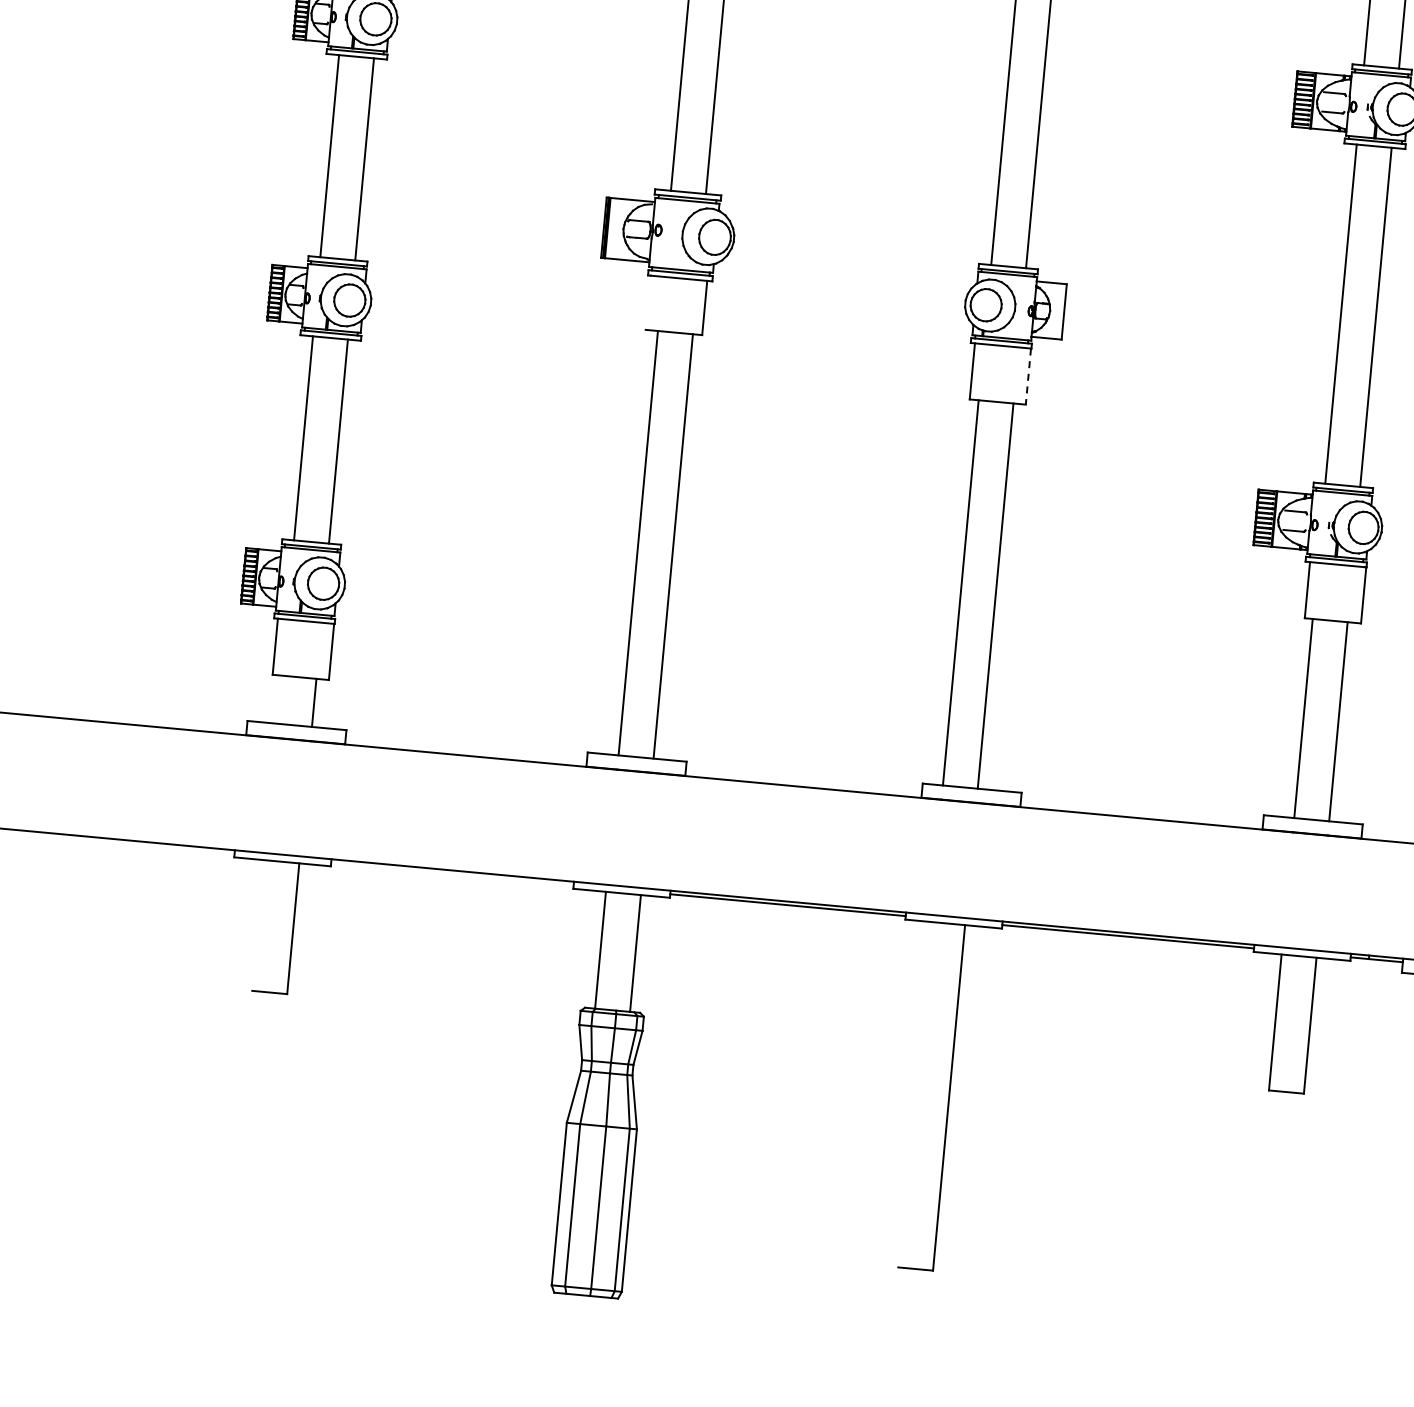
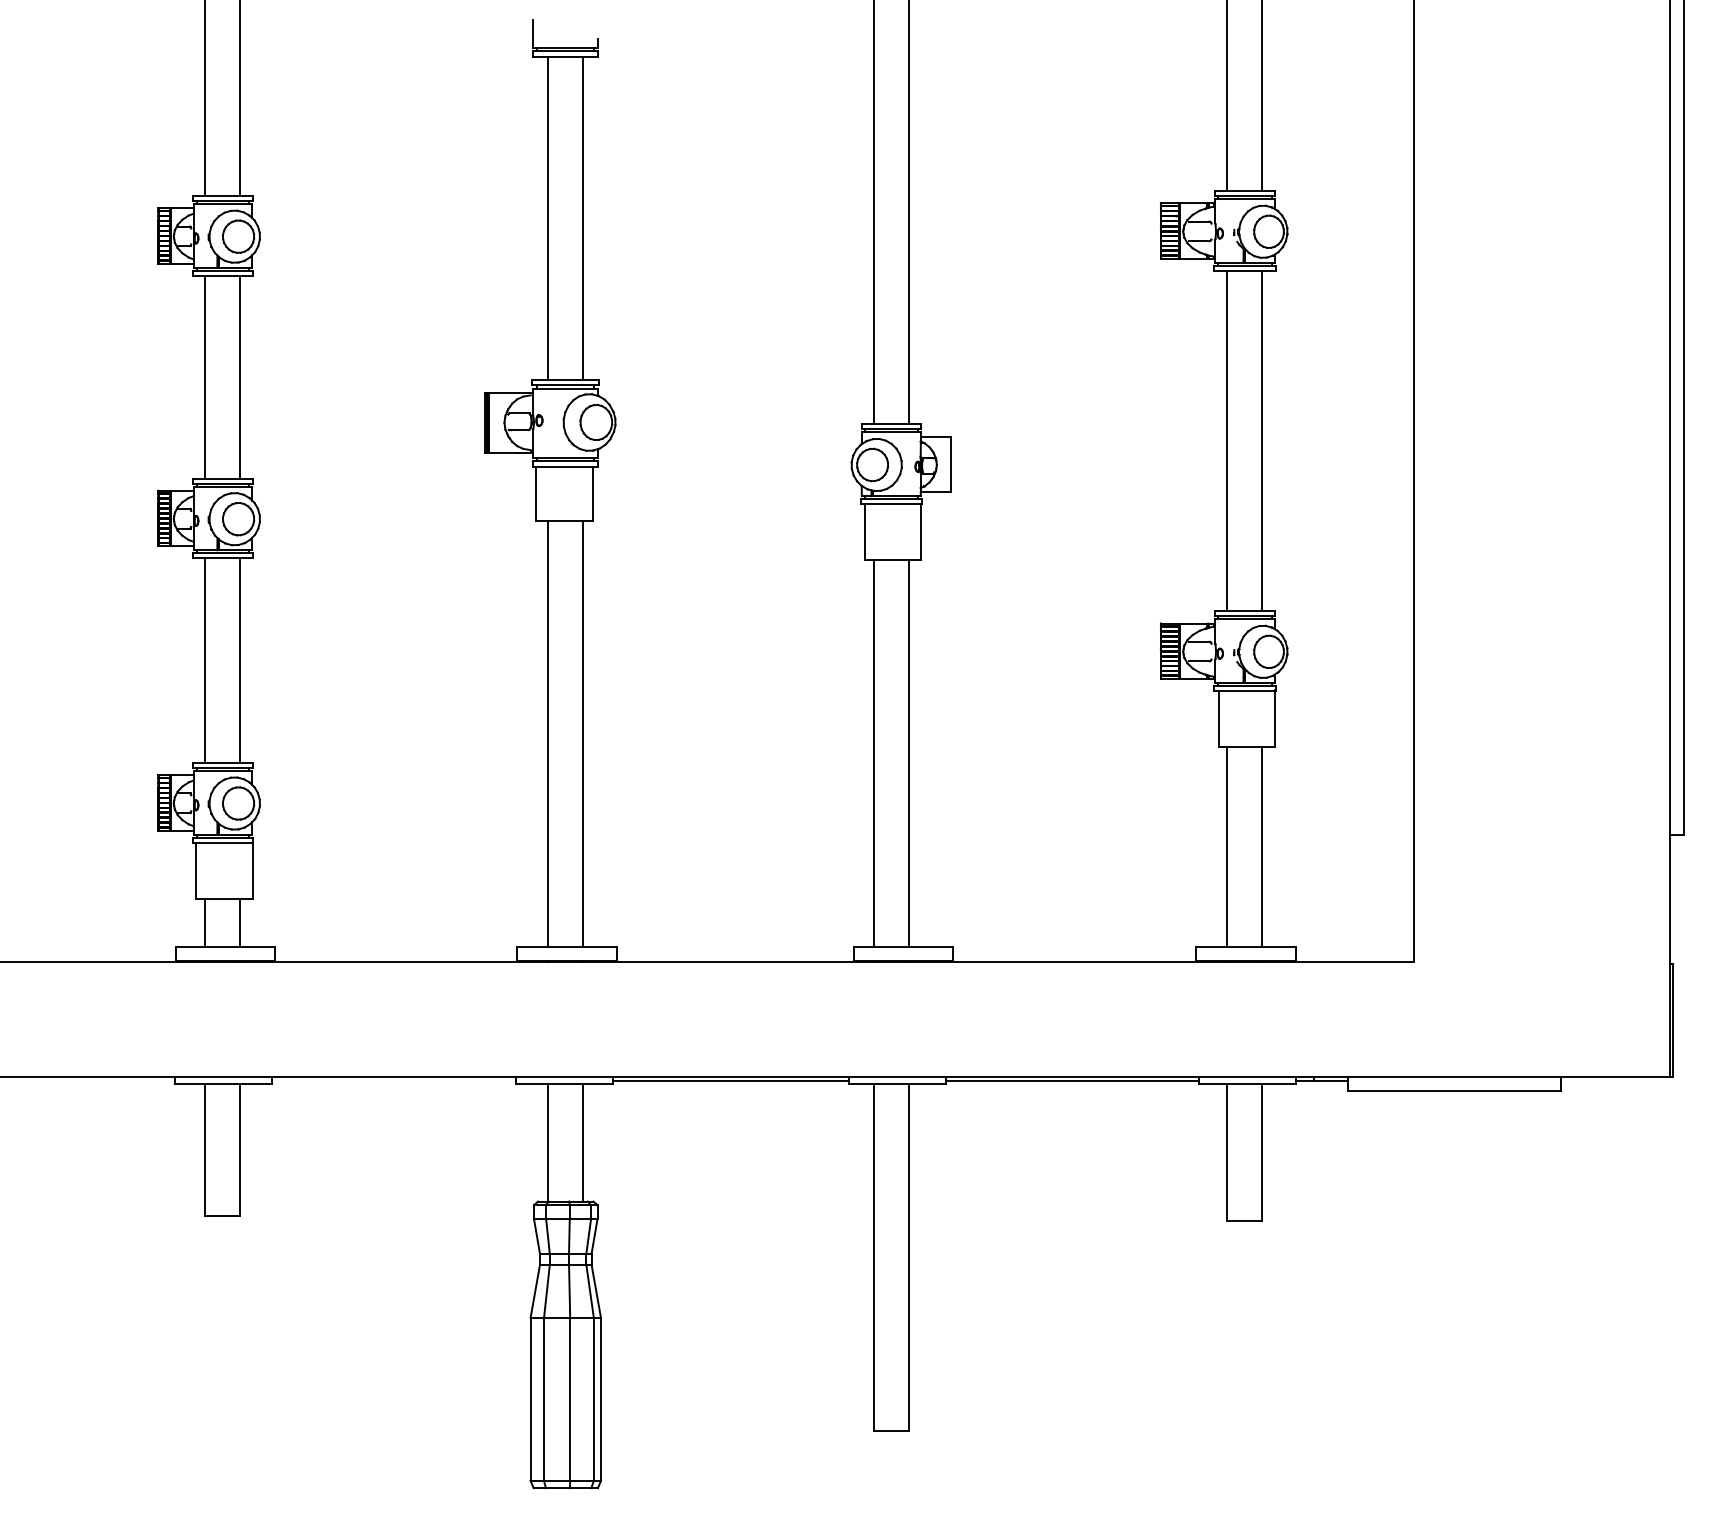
line: (647, 302) -> (535, 493), added
line: (1028, 376) -> (921, 532), dashed -> solid
line: (279, 699) -> (205, 922), added
line: (258, 925) -> (205, 1149), added
line: (913, 1094) -> (873, 1257), added

